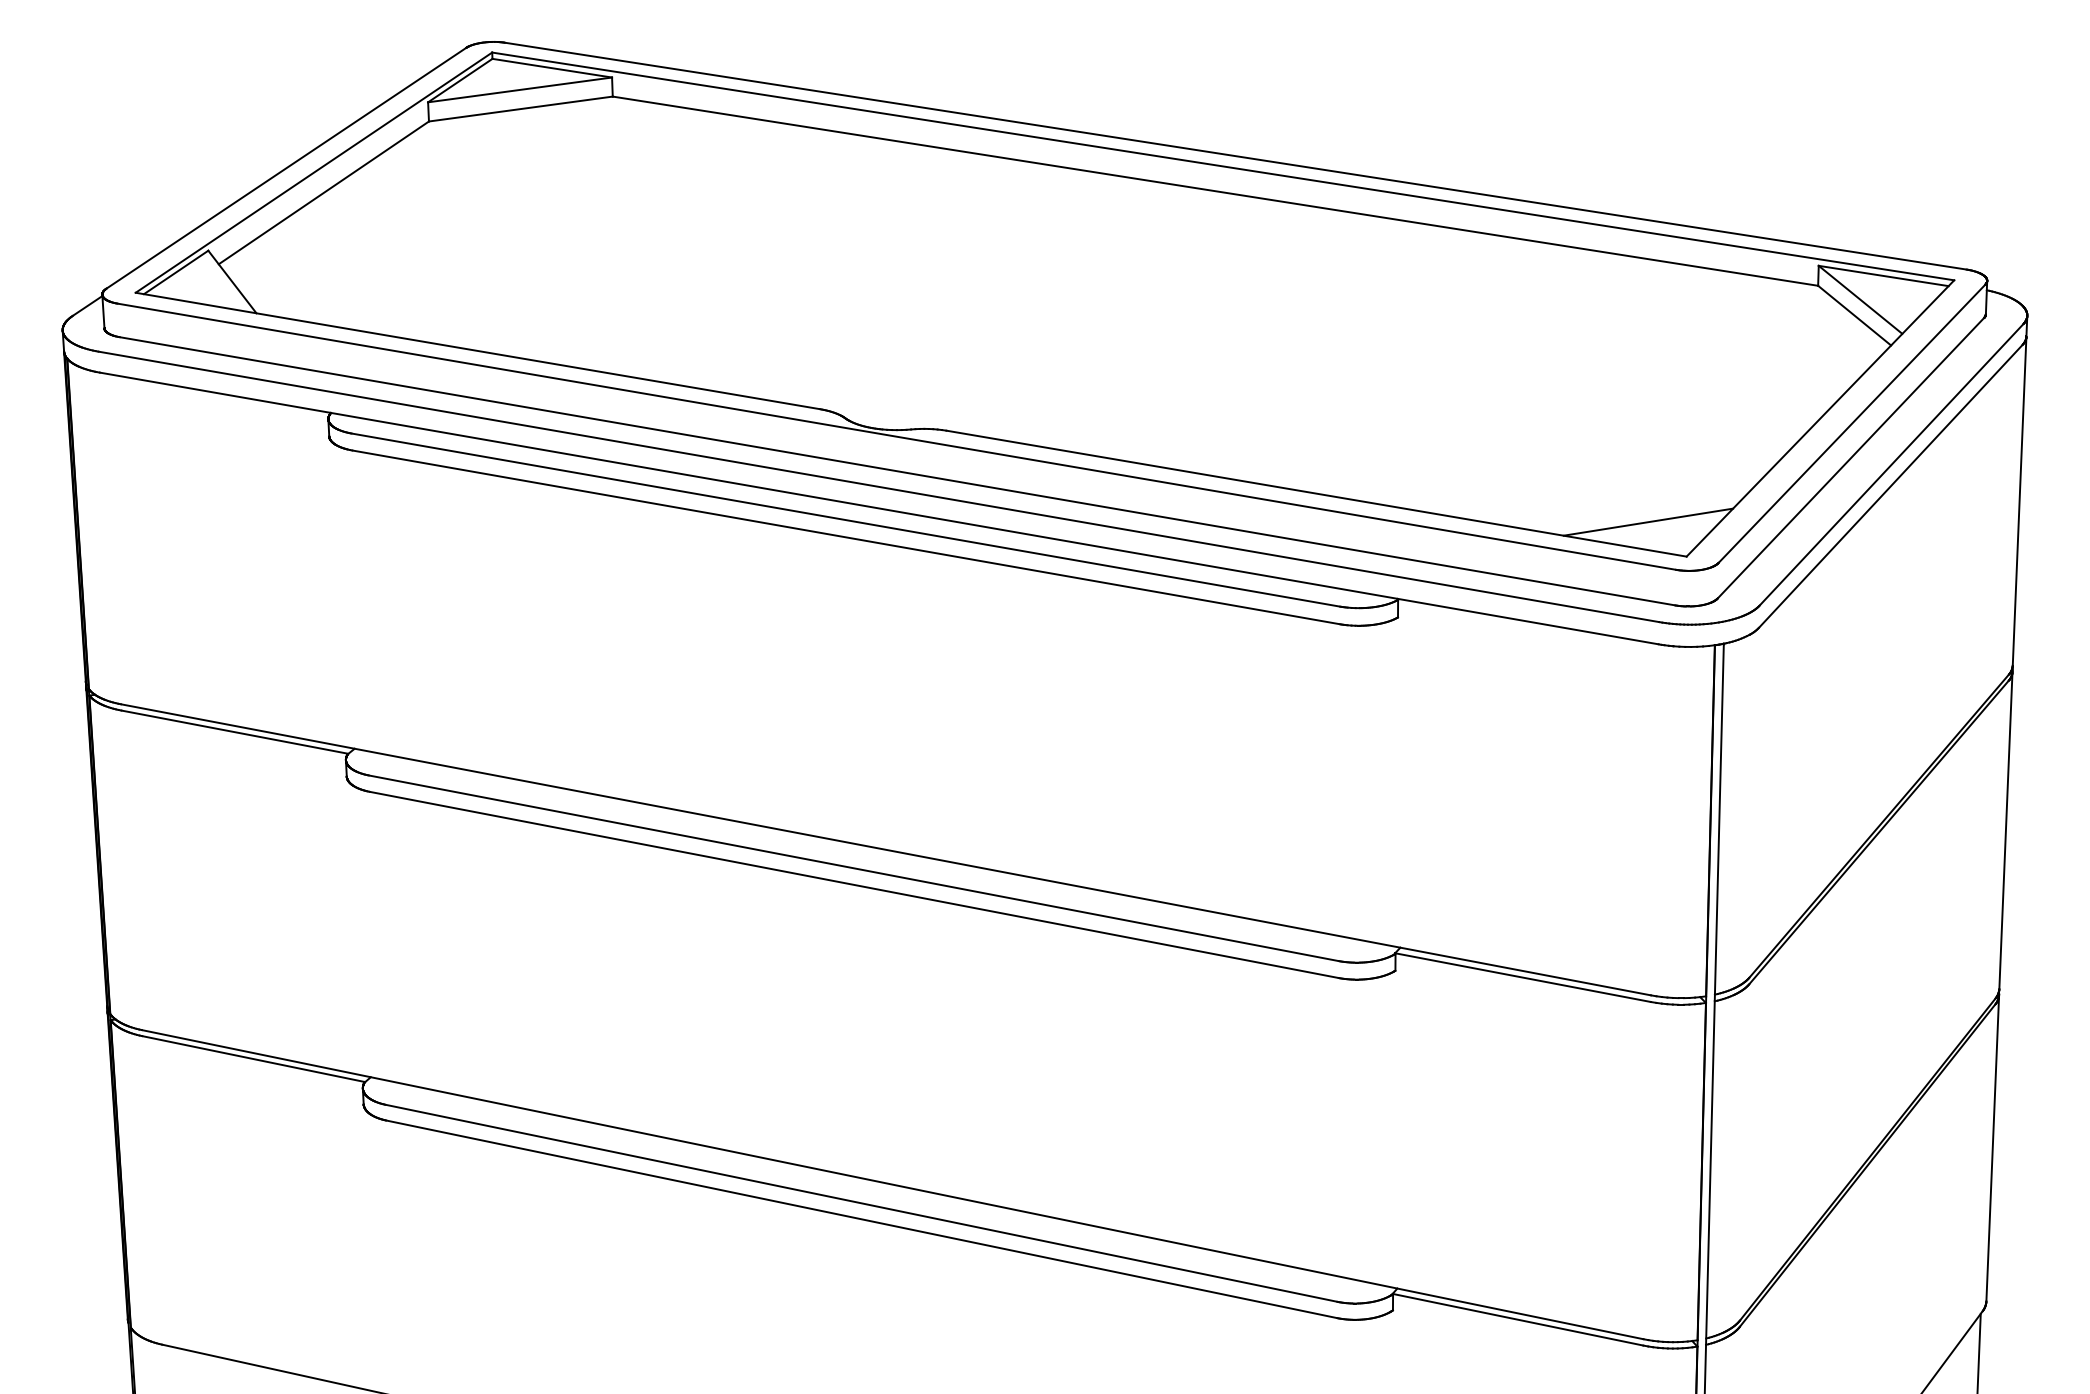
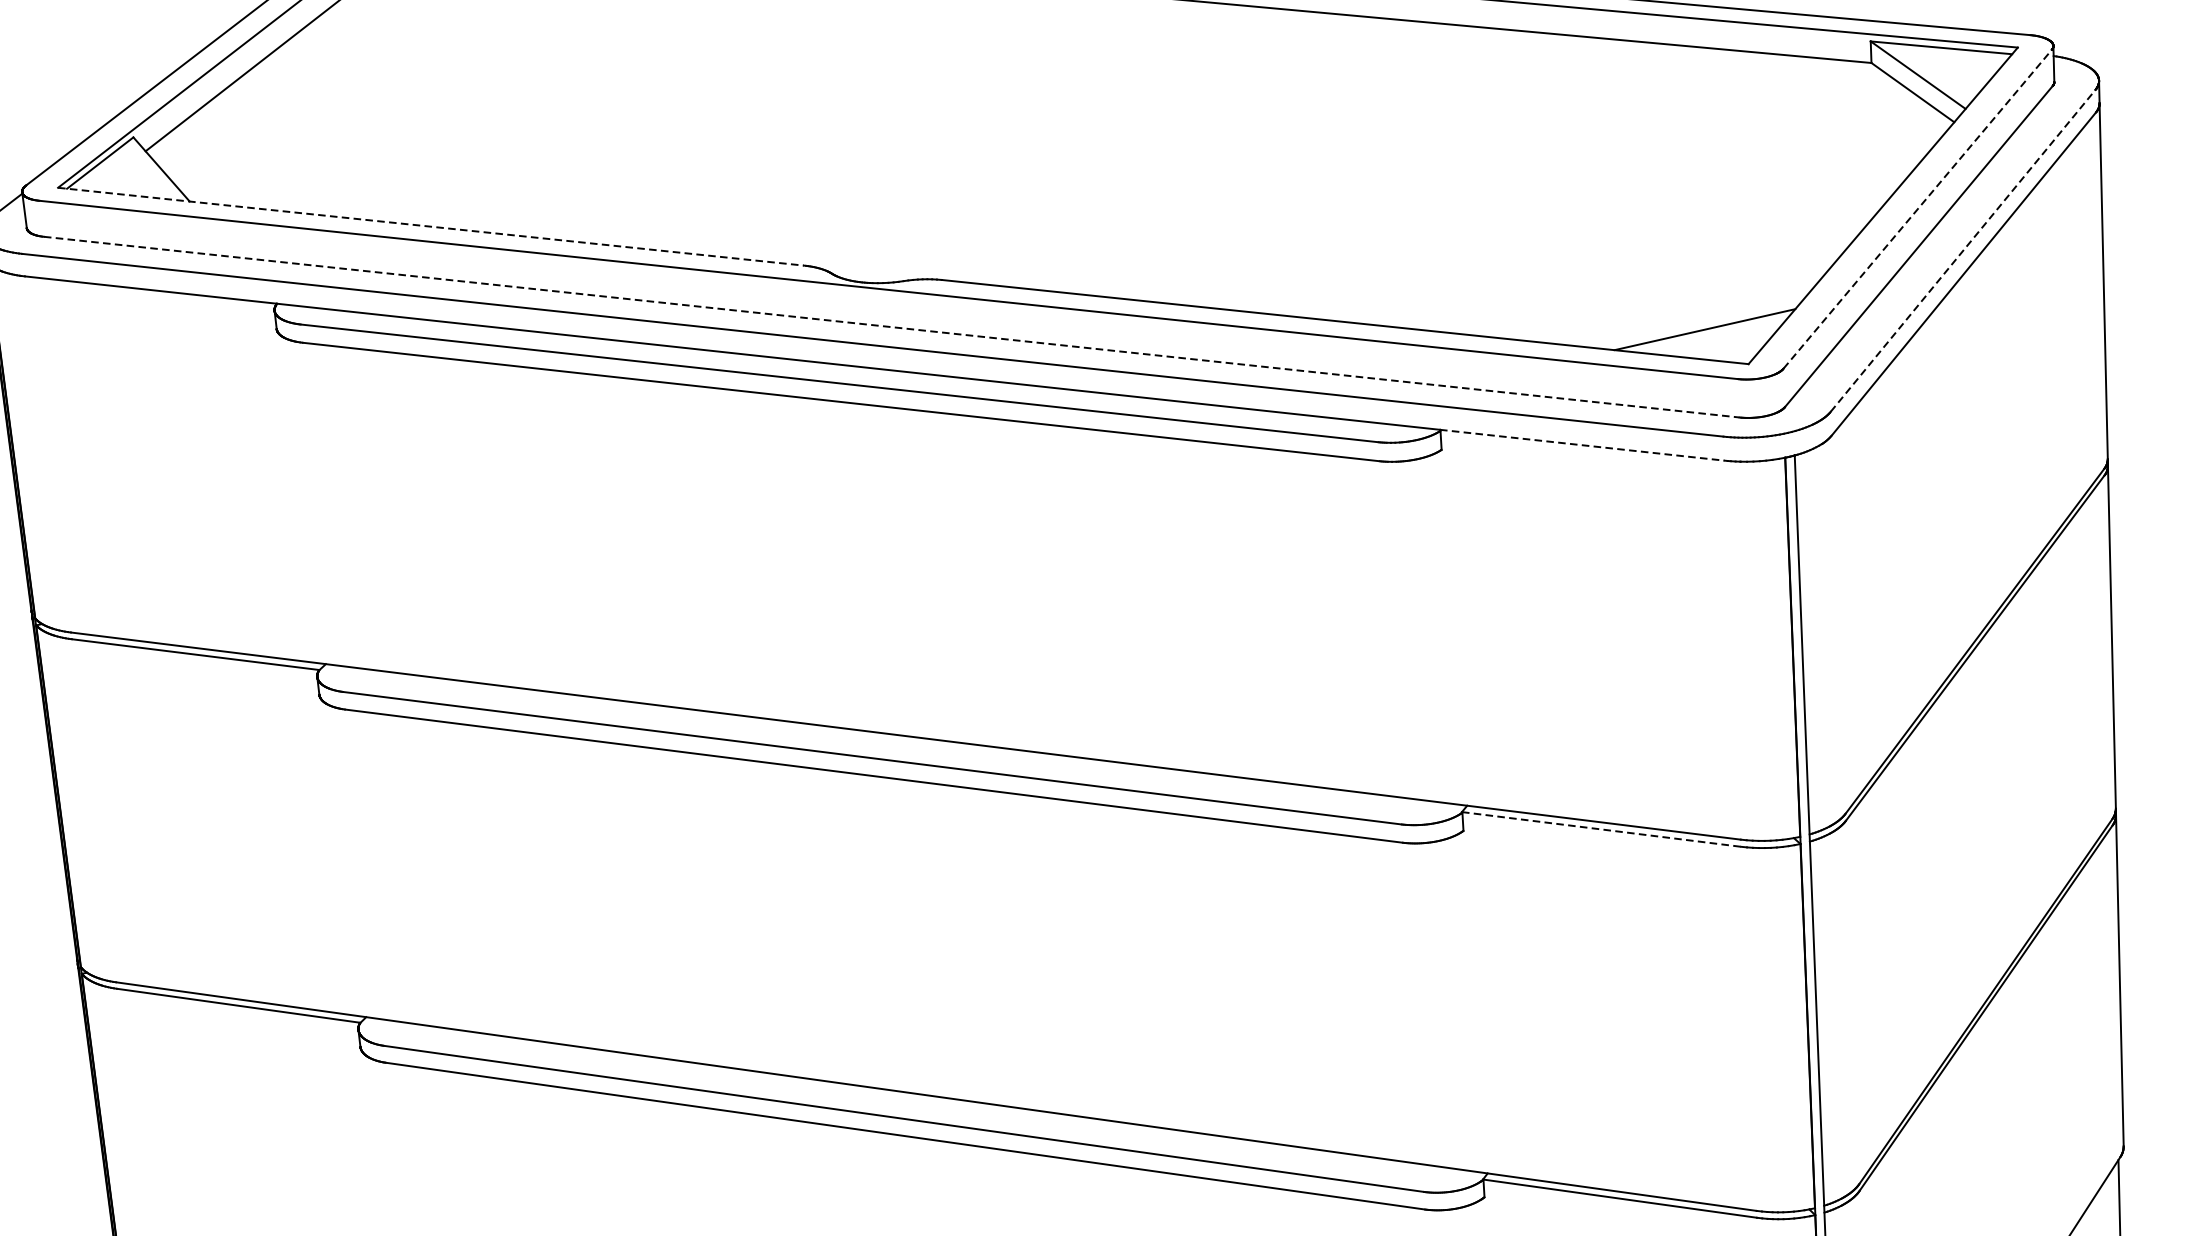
line: (478, 351) -> (431, 227), solid -> dashed
line: (1852, 423) -> (1918, 209), solid -> dashed
line: (1891, 464) -> (1963, 250), solid -> dashed
line: (897, 471) -> (891, 327), solid -> dashed
line: (1528, 621) -> (1582, 445), solid -> dashed
line: (1523, 977) -> (1602, 829), solid -> dashed

